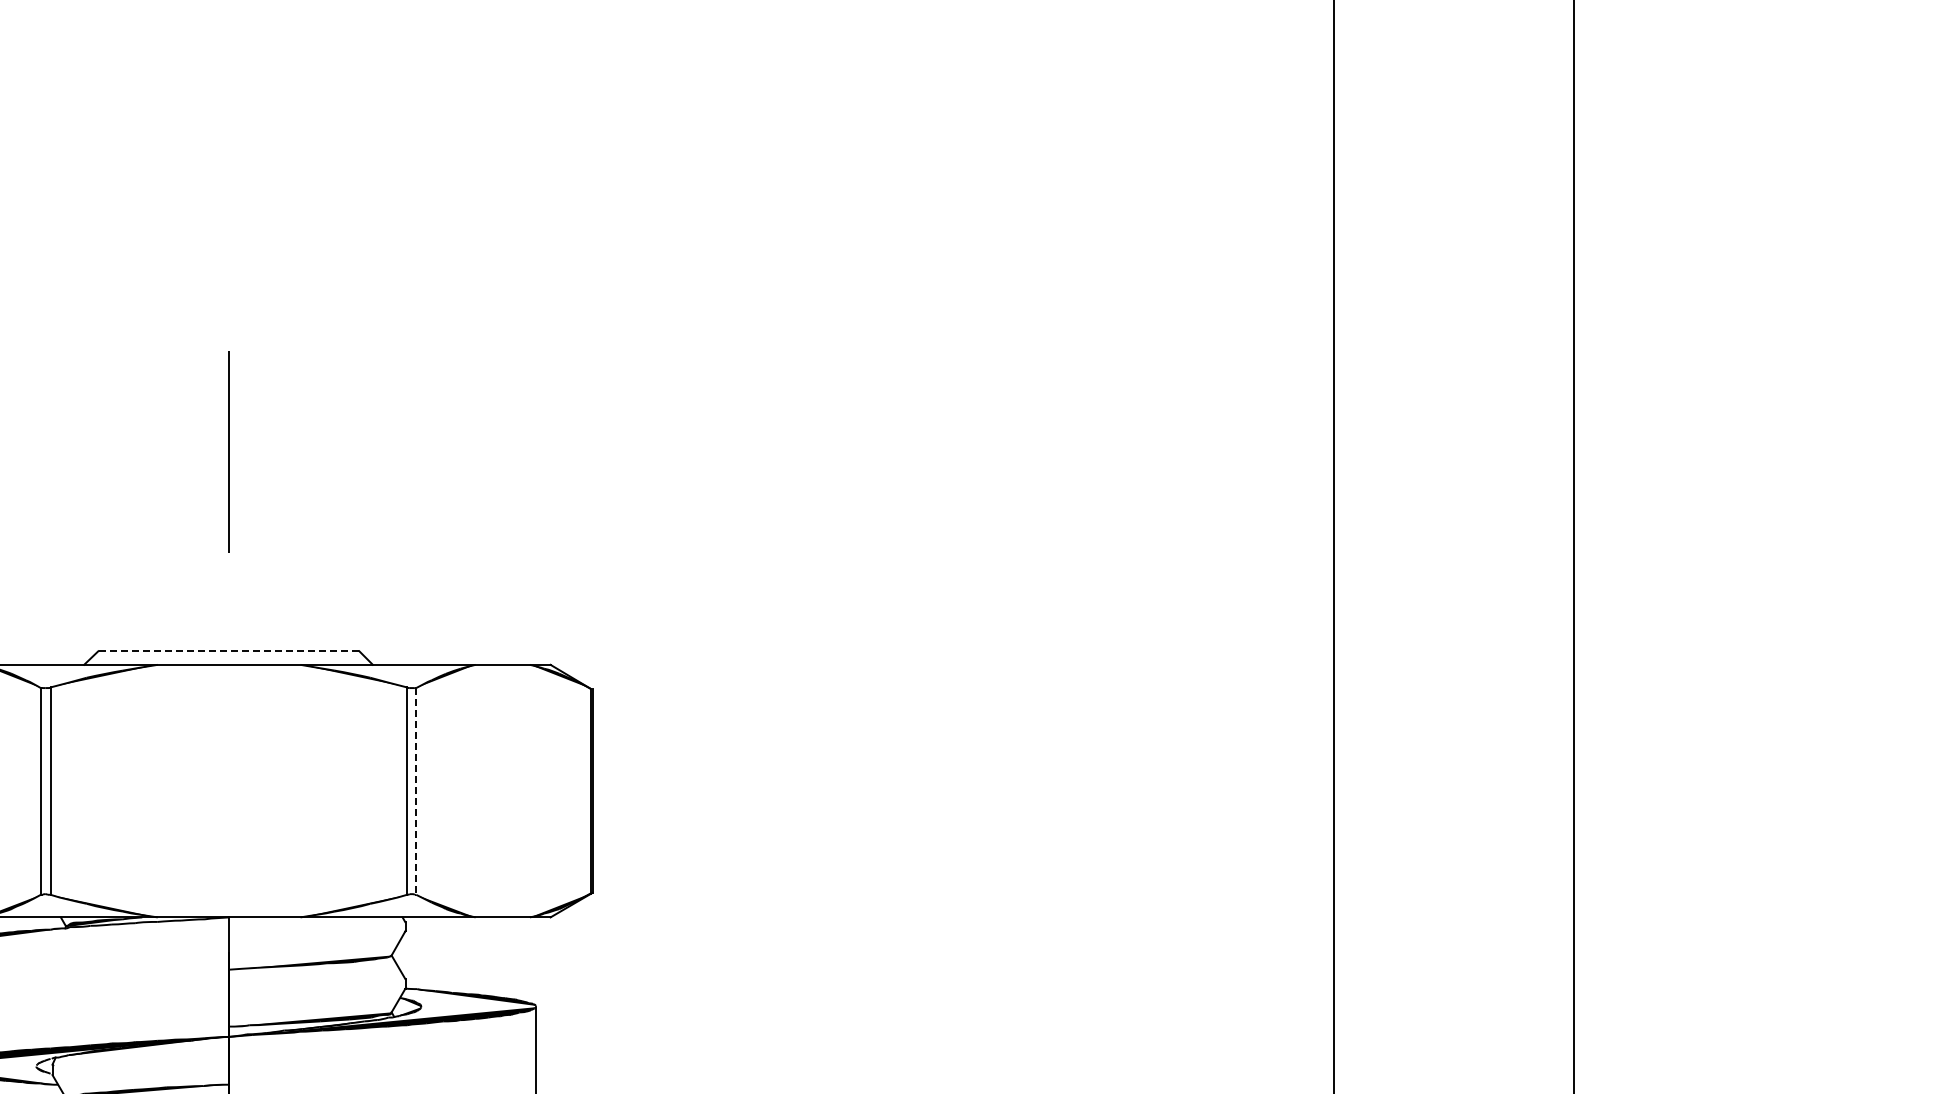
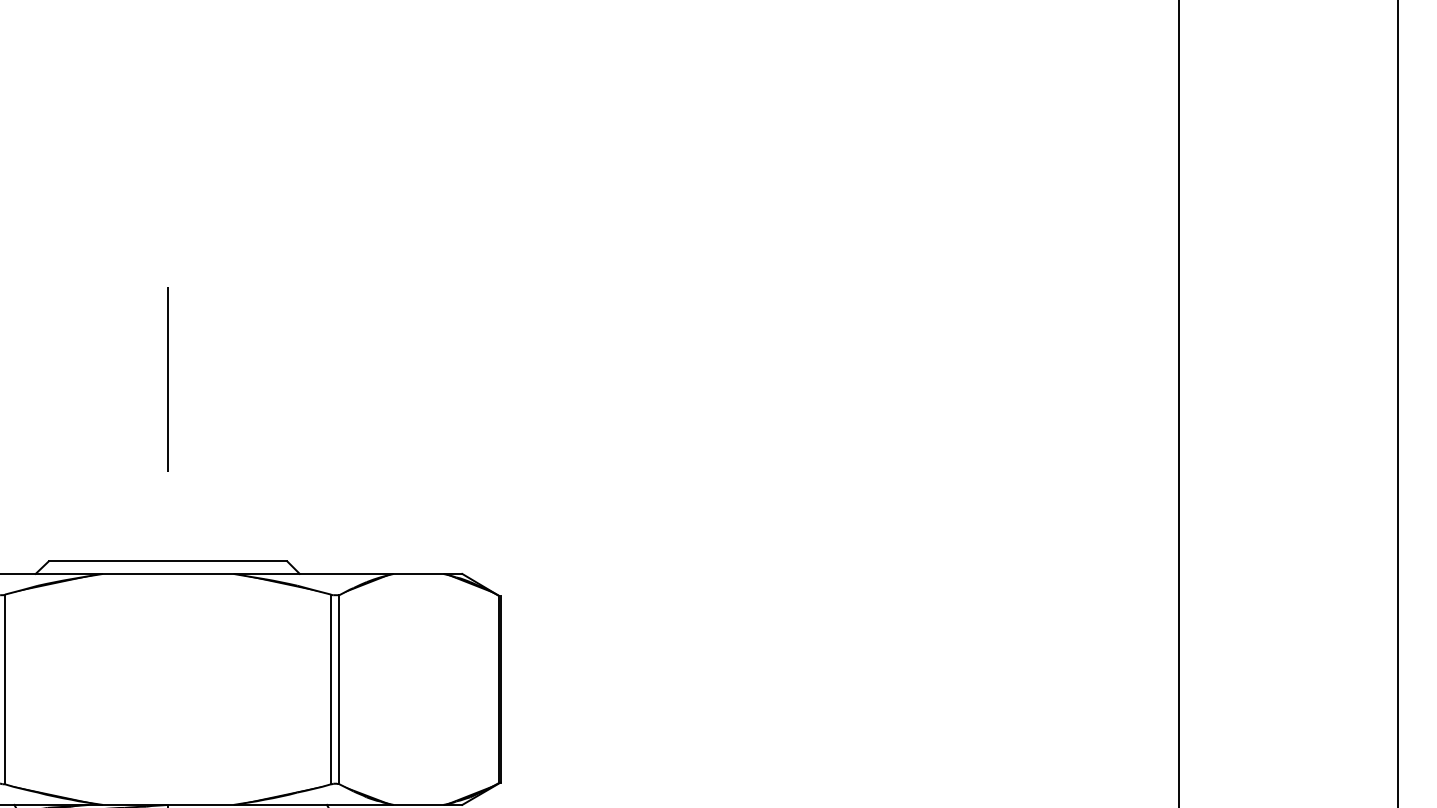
line: (228, 651) -> (167, 561), dashed -> solid
line: (416, 791) -> (339, 689), dashed -> solid

